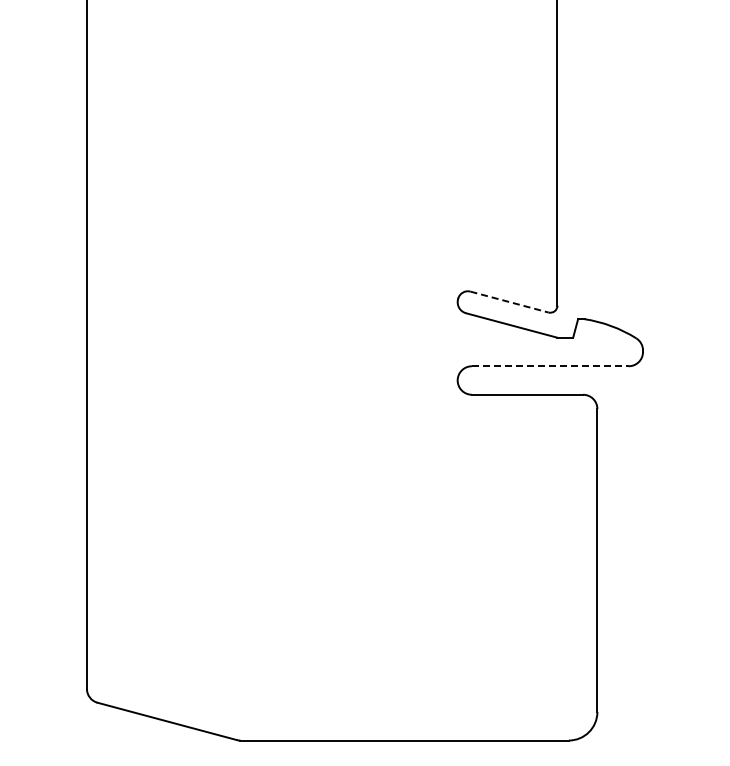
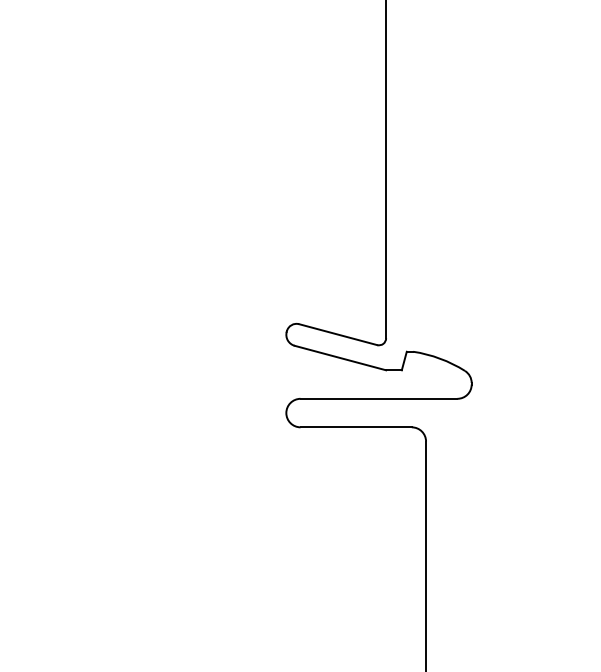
line: (509, 302) -> (338, 335), dashed -> solid
line: (550, 366) -> (379, 399), dashed -> solid

